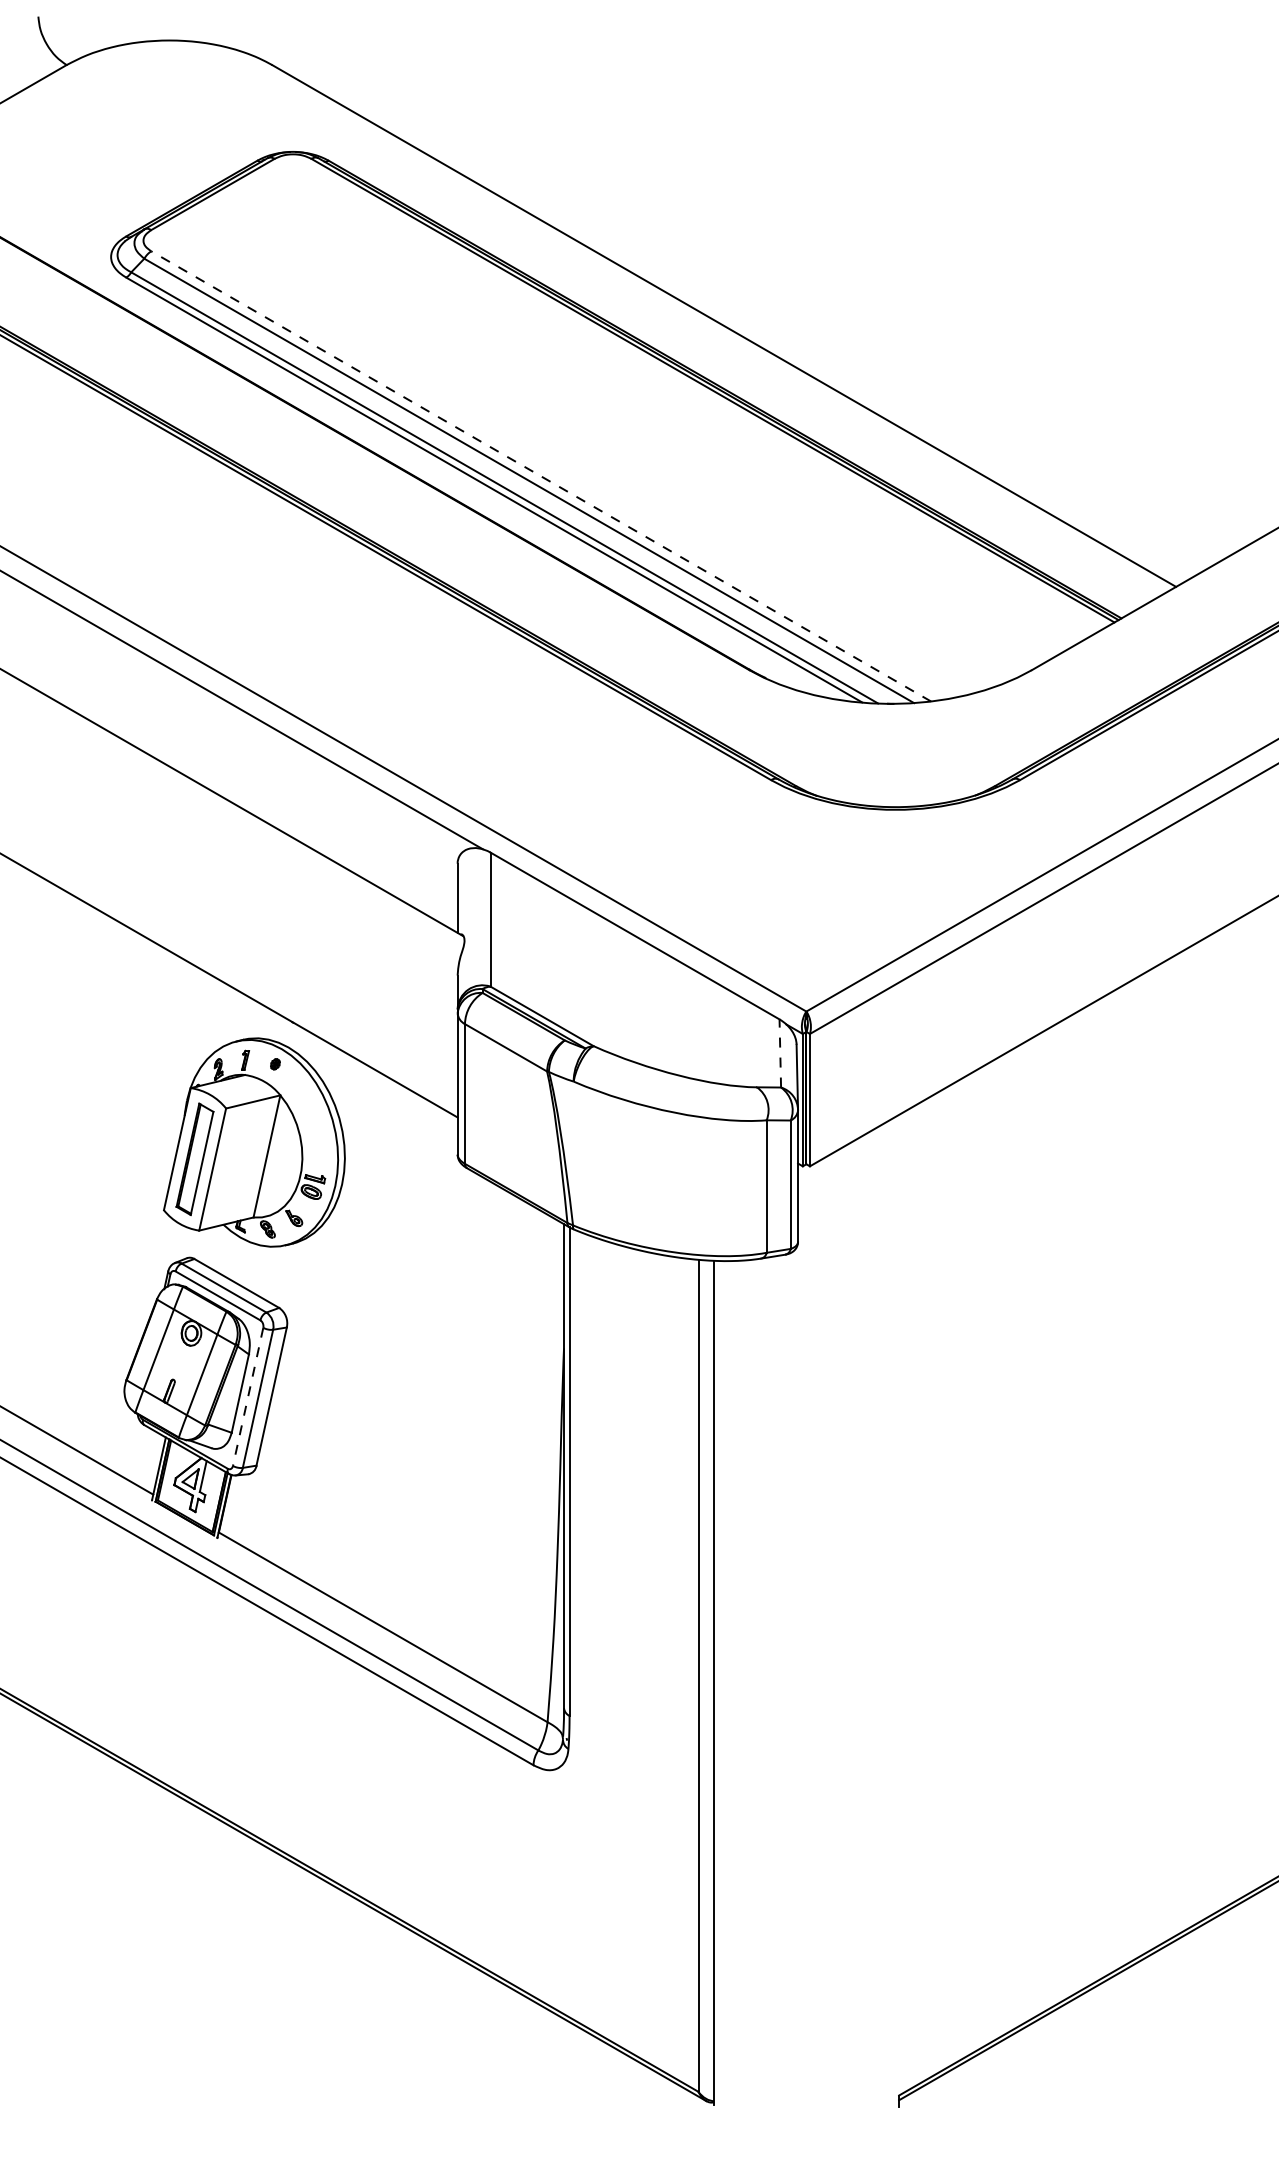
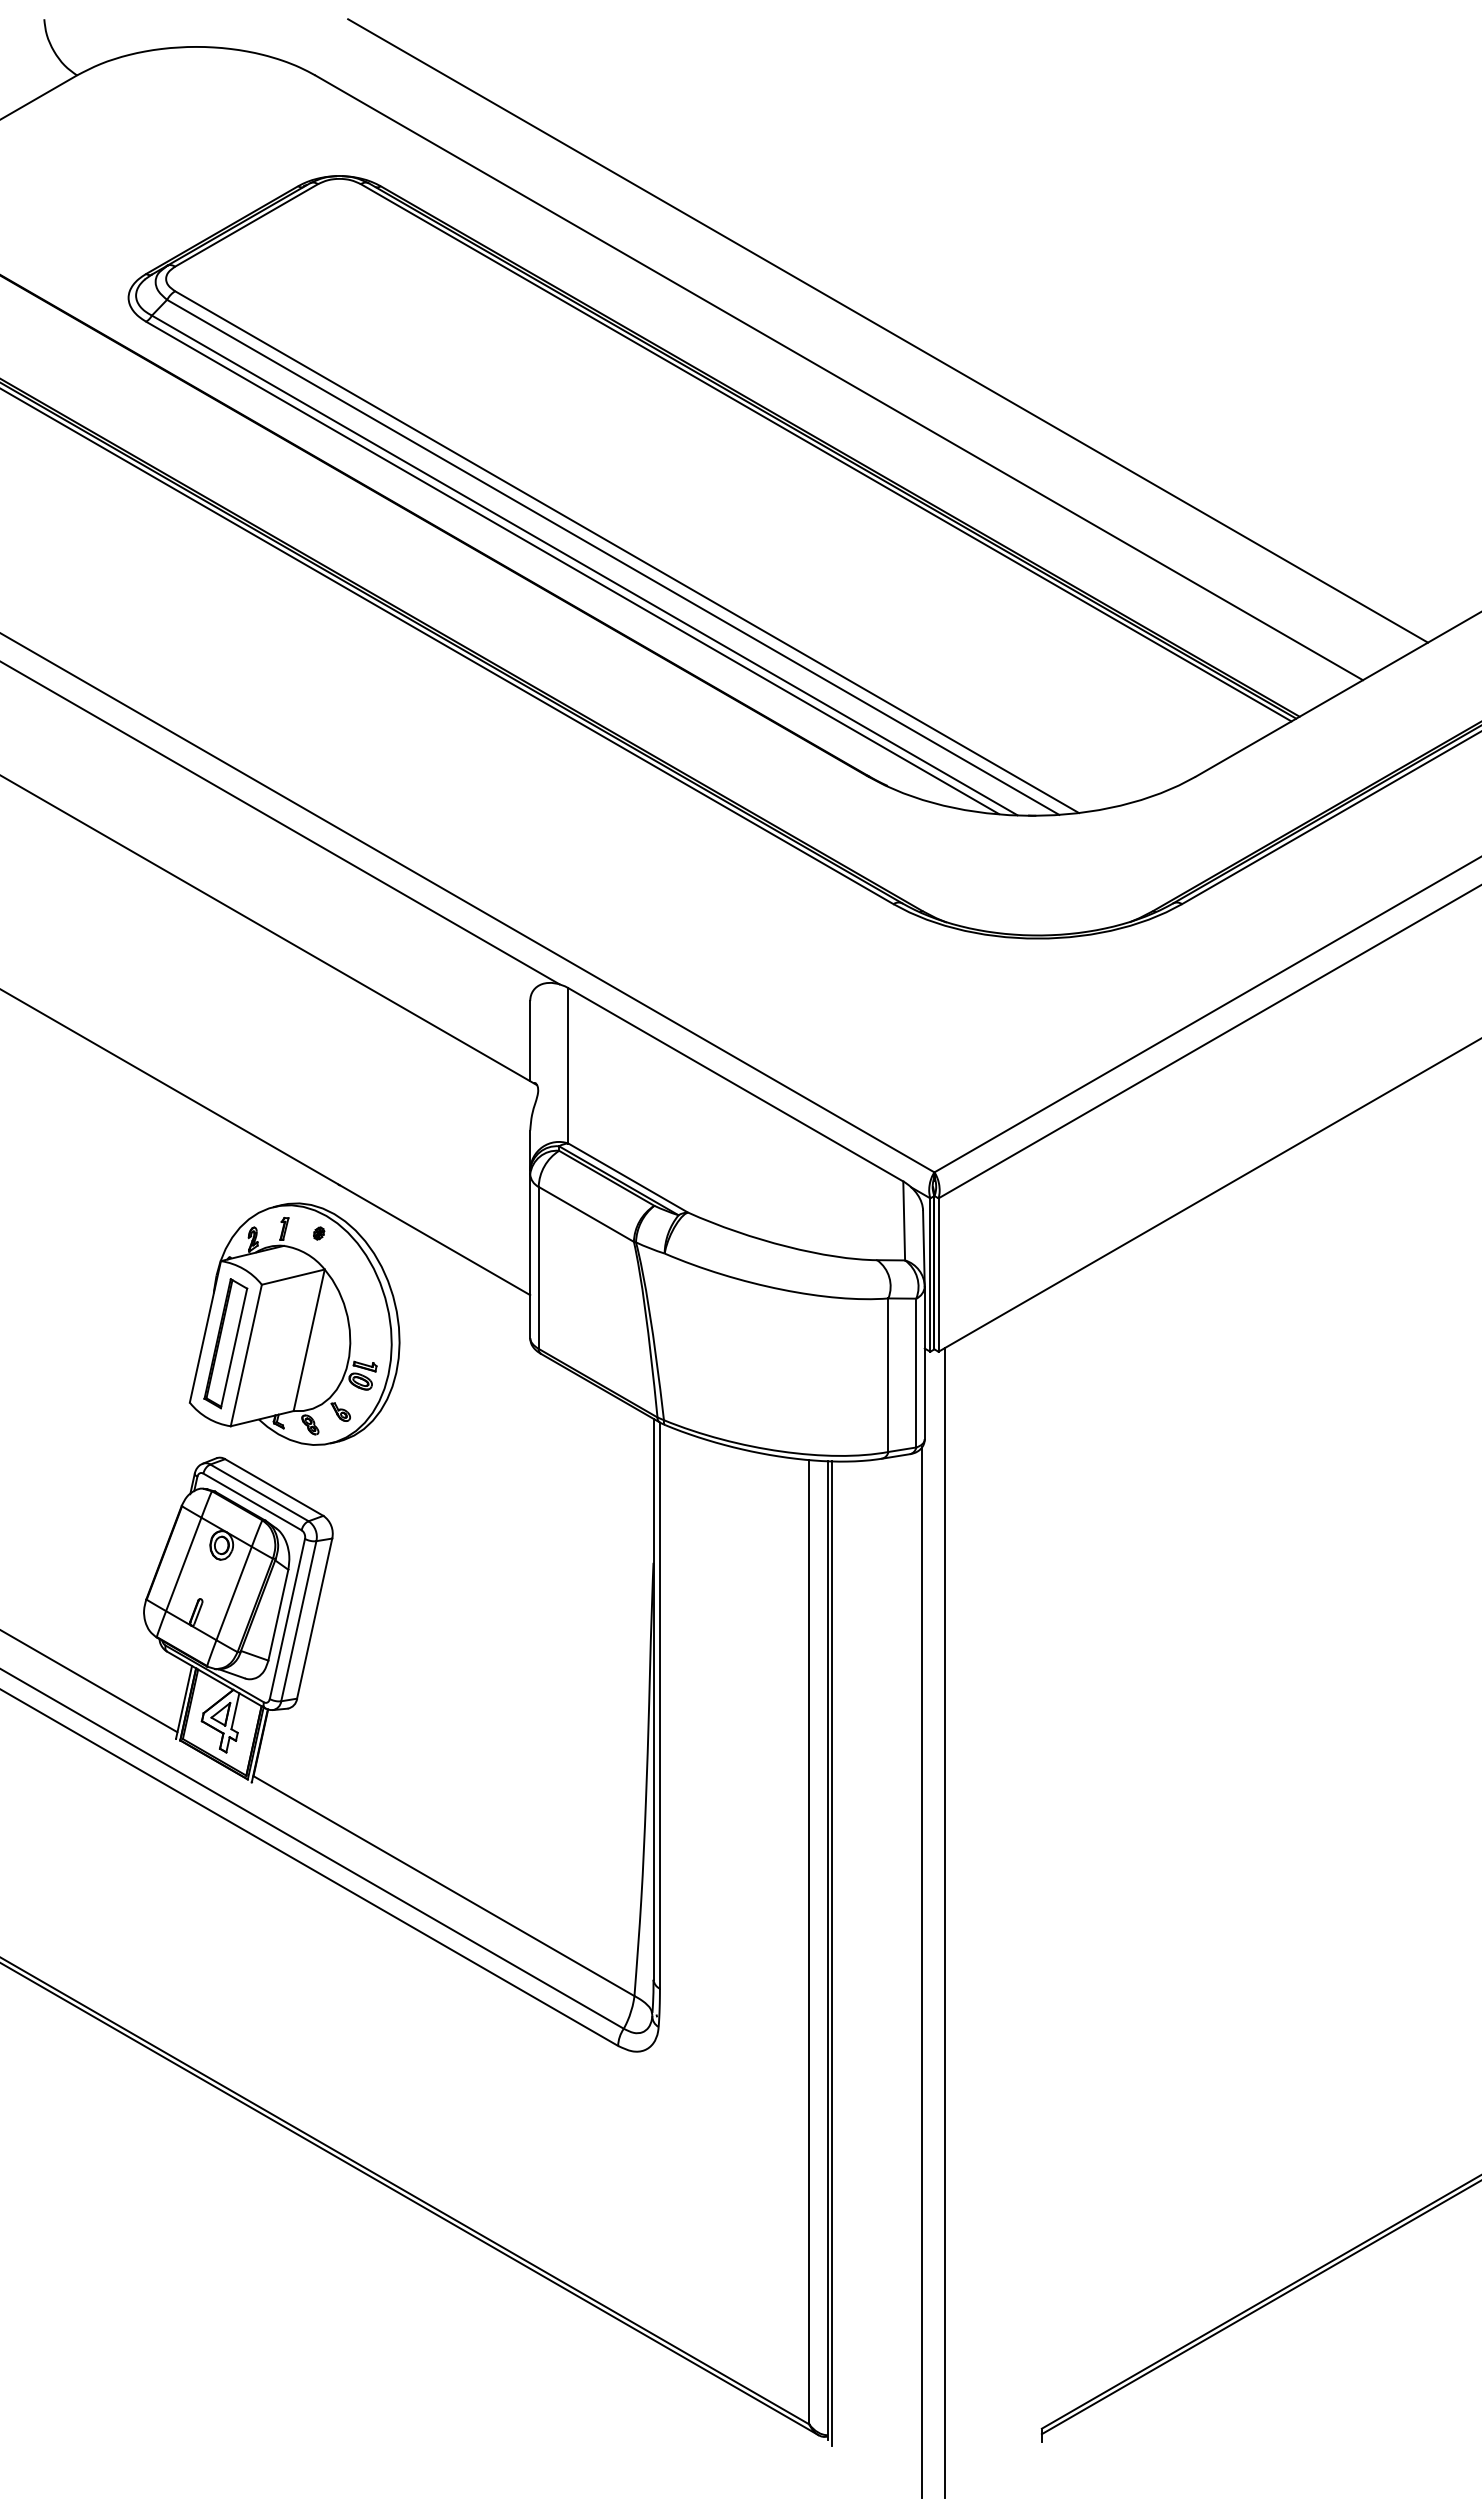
line: (766, 285) -> (888, 330), added
line: (540, 476) -> (626, 552), dashed -> solid
line: (780, 1052) -> (904, 1219), dashed -> solid
line: (248, 1396) -> (287, 1618), dashed -> solid
line: (815, 1659) -> (944, 1923), added
line: (718, 1685) -> (832, 1953), added
line: (795, 1701) -> (921, 1972), added

